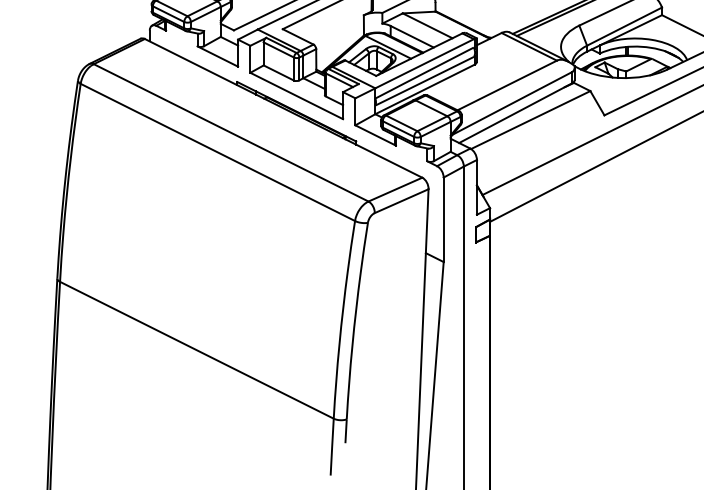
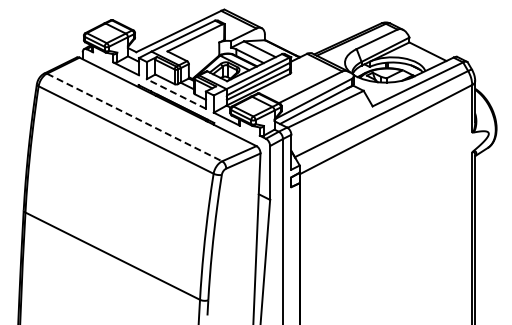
line: (295, 95) -> (175, 93), solid -> dashed
line: (231, 132) -> (134, 117), solid -> dashed

